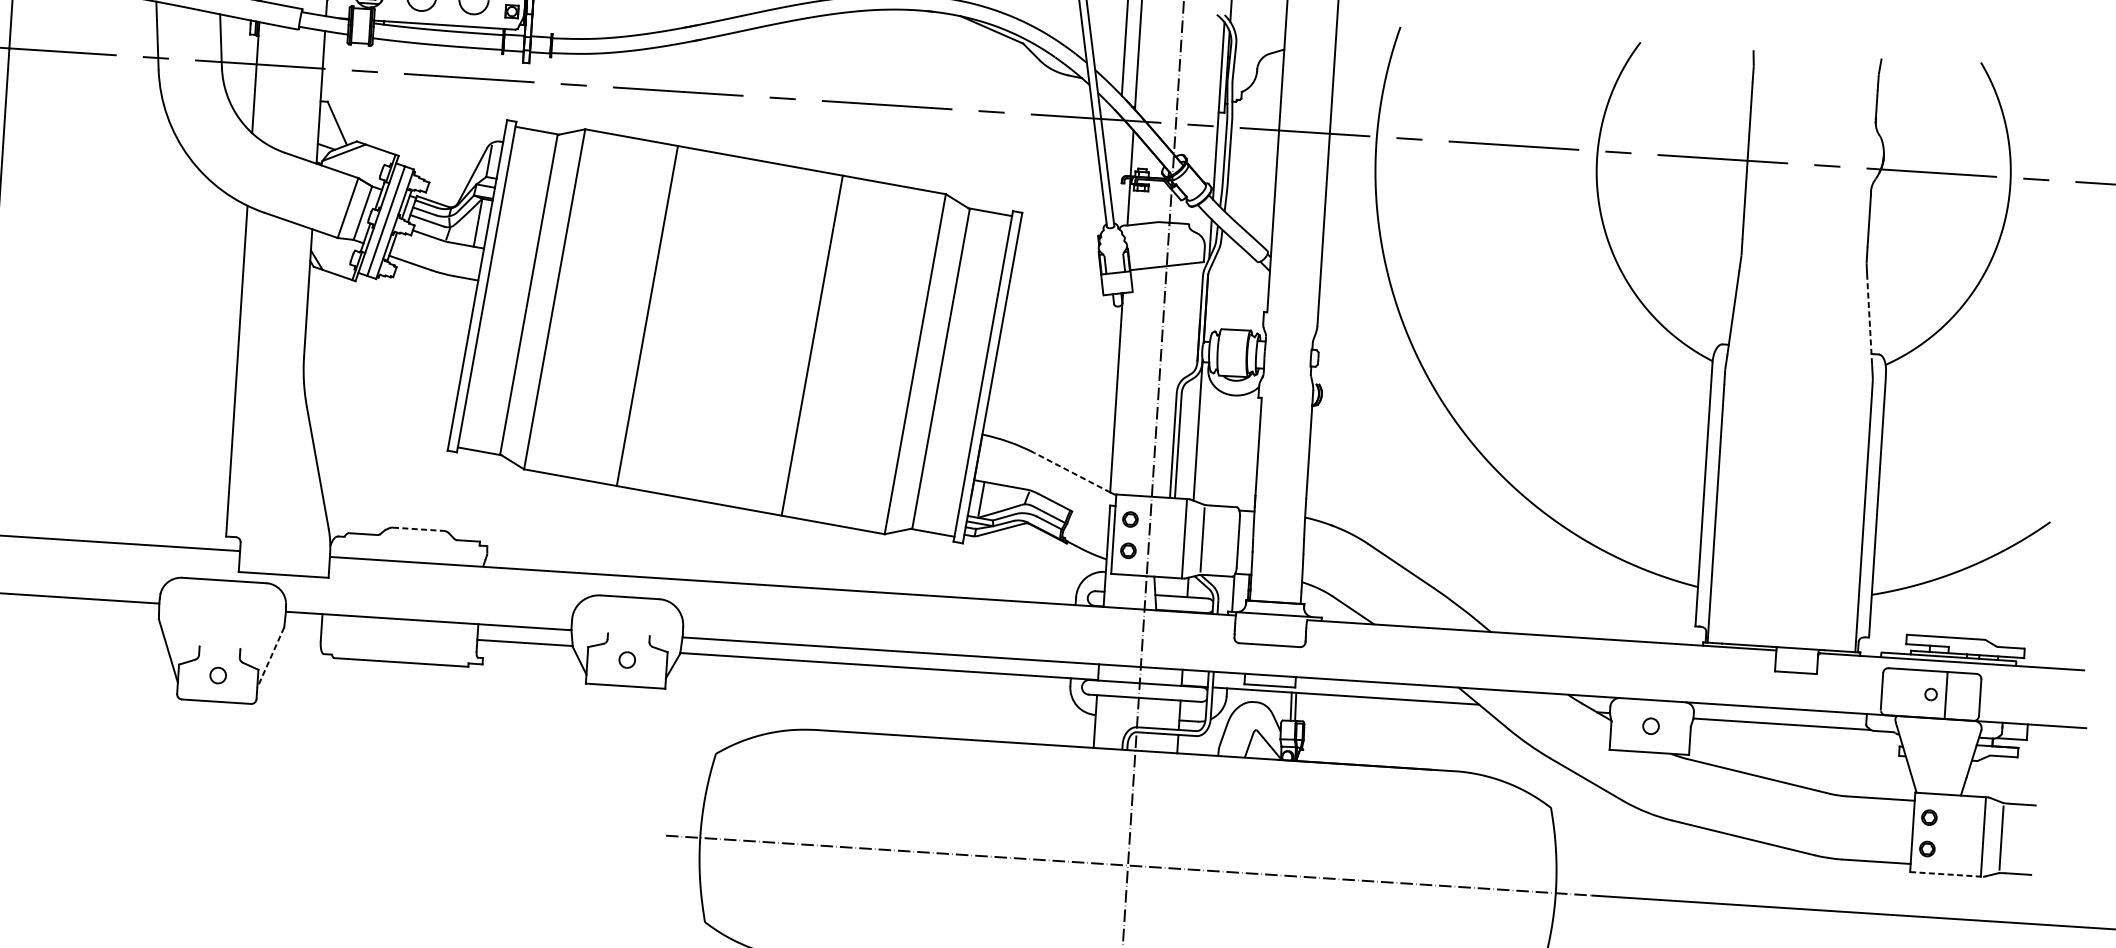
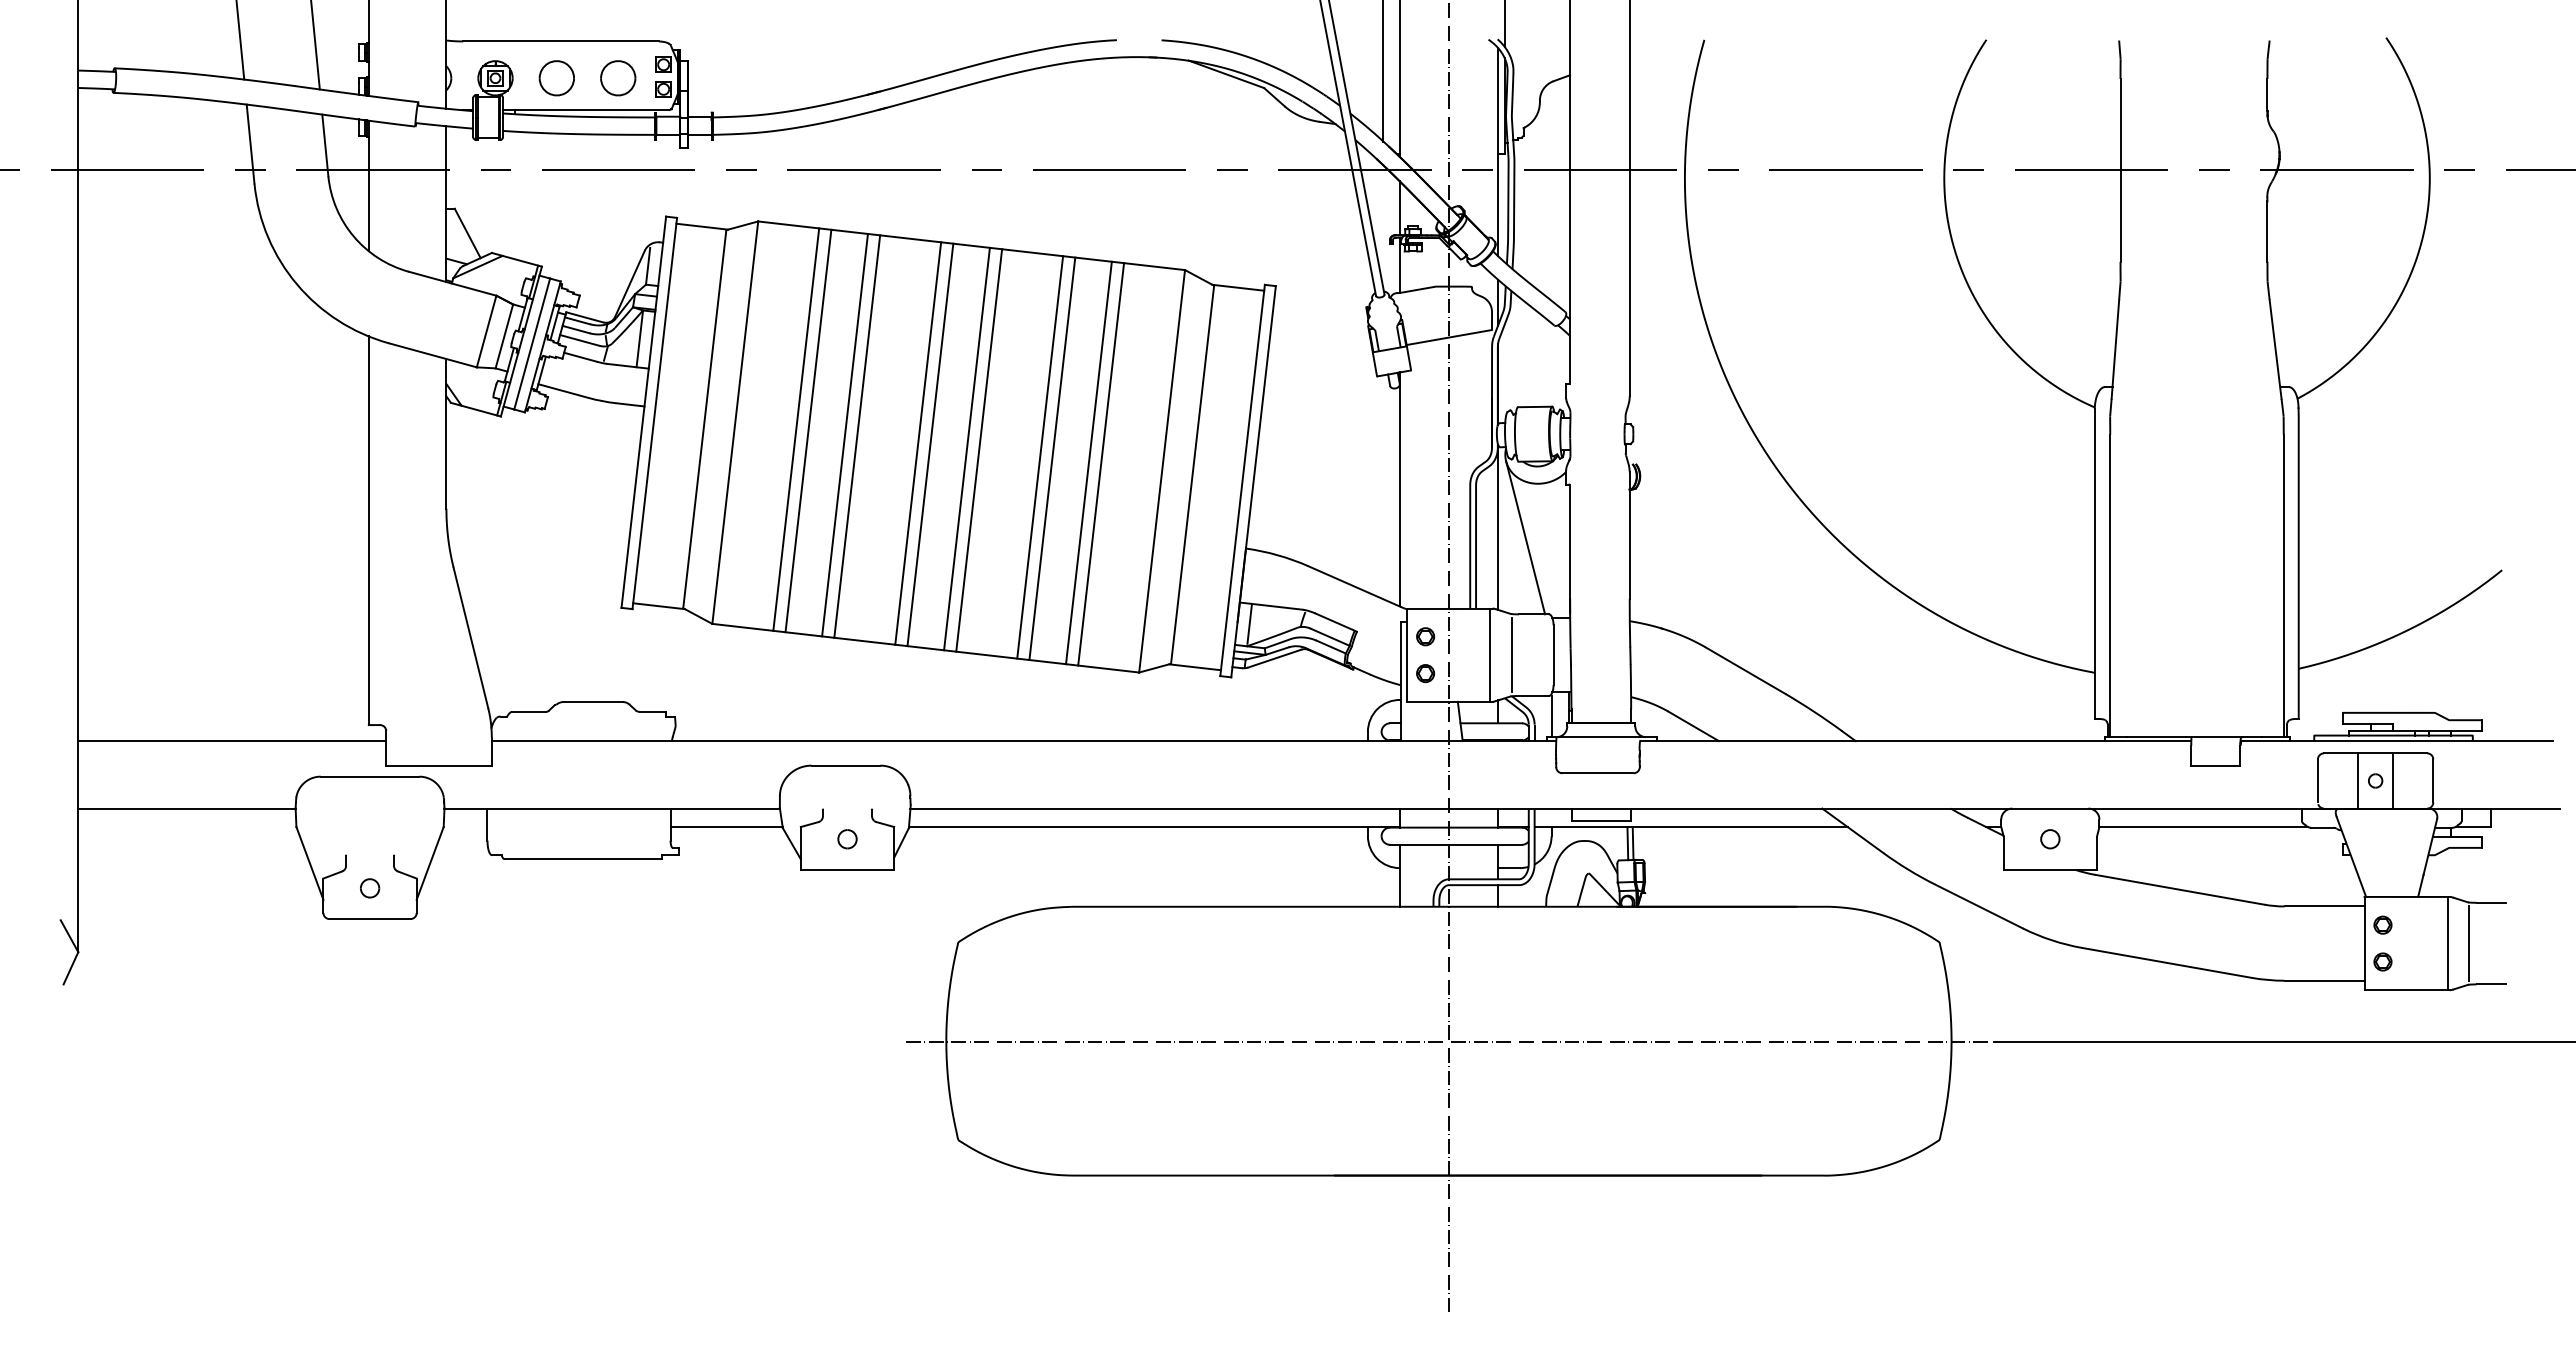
line: (606, 308) -> (796, 429), added
line: (616, 310) -> (808, 430), added
line: (657, 317) -> (857, 436), added
line: (1869, 321) -> (2275, 349), dashed -> solid
line: (709, 327) -> (918, 443), added
line: (719, 328) -> (930, 444), added
line: (750, 334) -> (966, 448), added
line: (761, 336) -> (979, 450), added
line: (822, 347) -> (1052, 458), added
line: (853, 352) -> (1088, 462), added
line: (864, 355) -> (1101, 464), added
line: (1220, 440) -> (1525, 537), added
line: (1071, 472) -> (1353, 586), dashed -> solid
line: (418, 529) -> (593, 702), dashed -> solid
line: (271, 657) -> (430, 863), dashed -> solid
line: (1915, 693) -> (2357, 780), added
line: (1946, 874) -> (2407, 990), dashed -> solid

